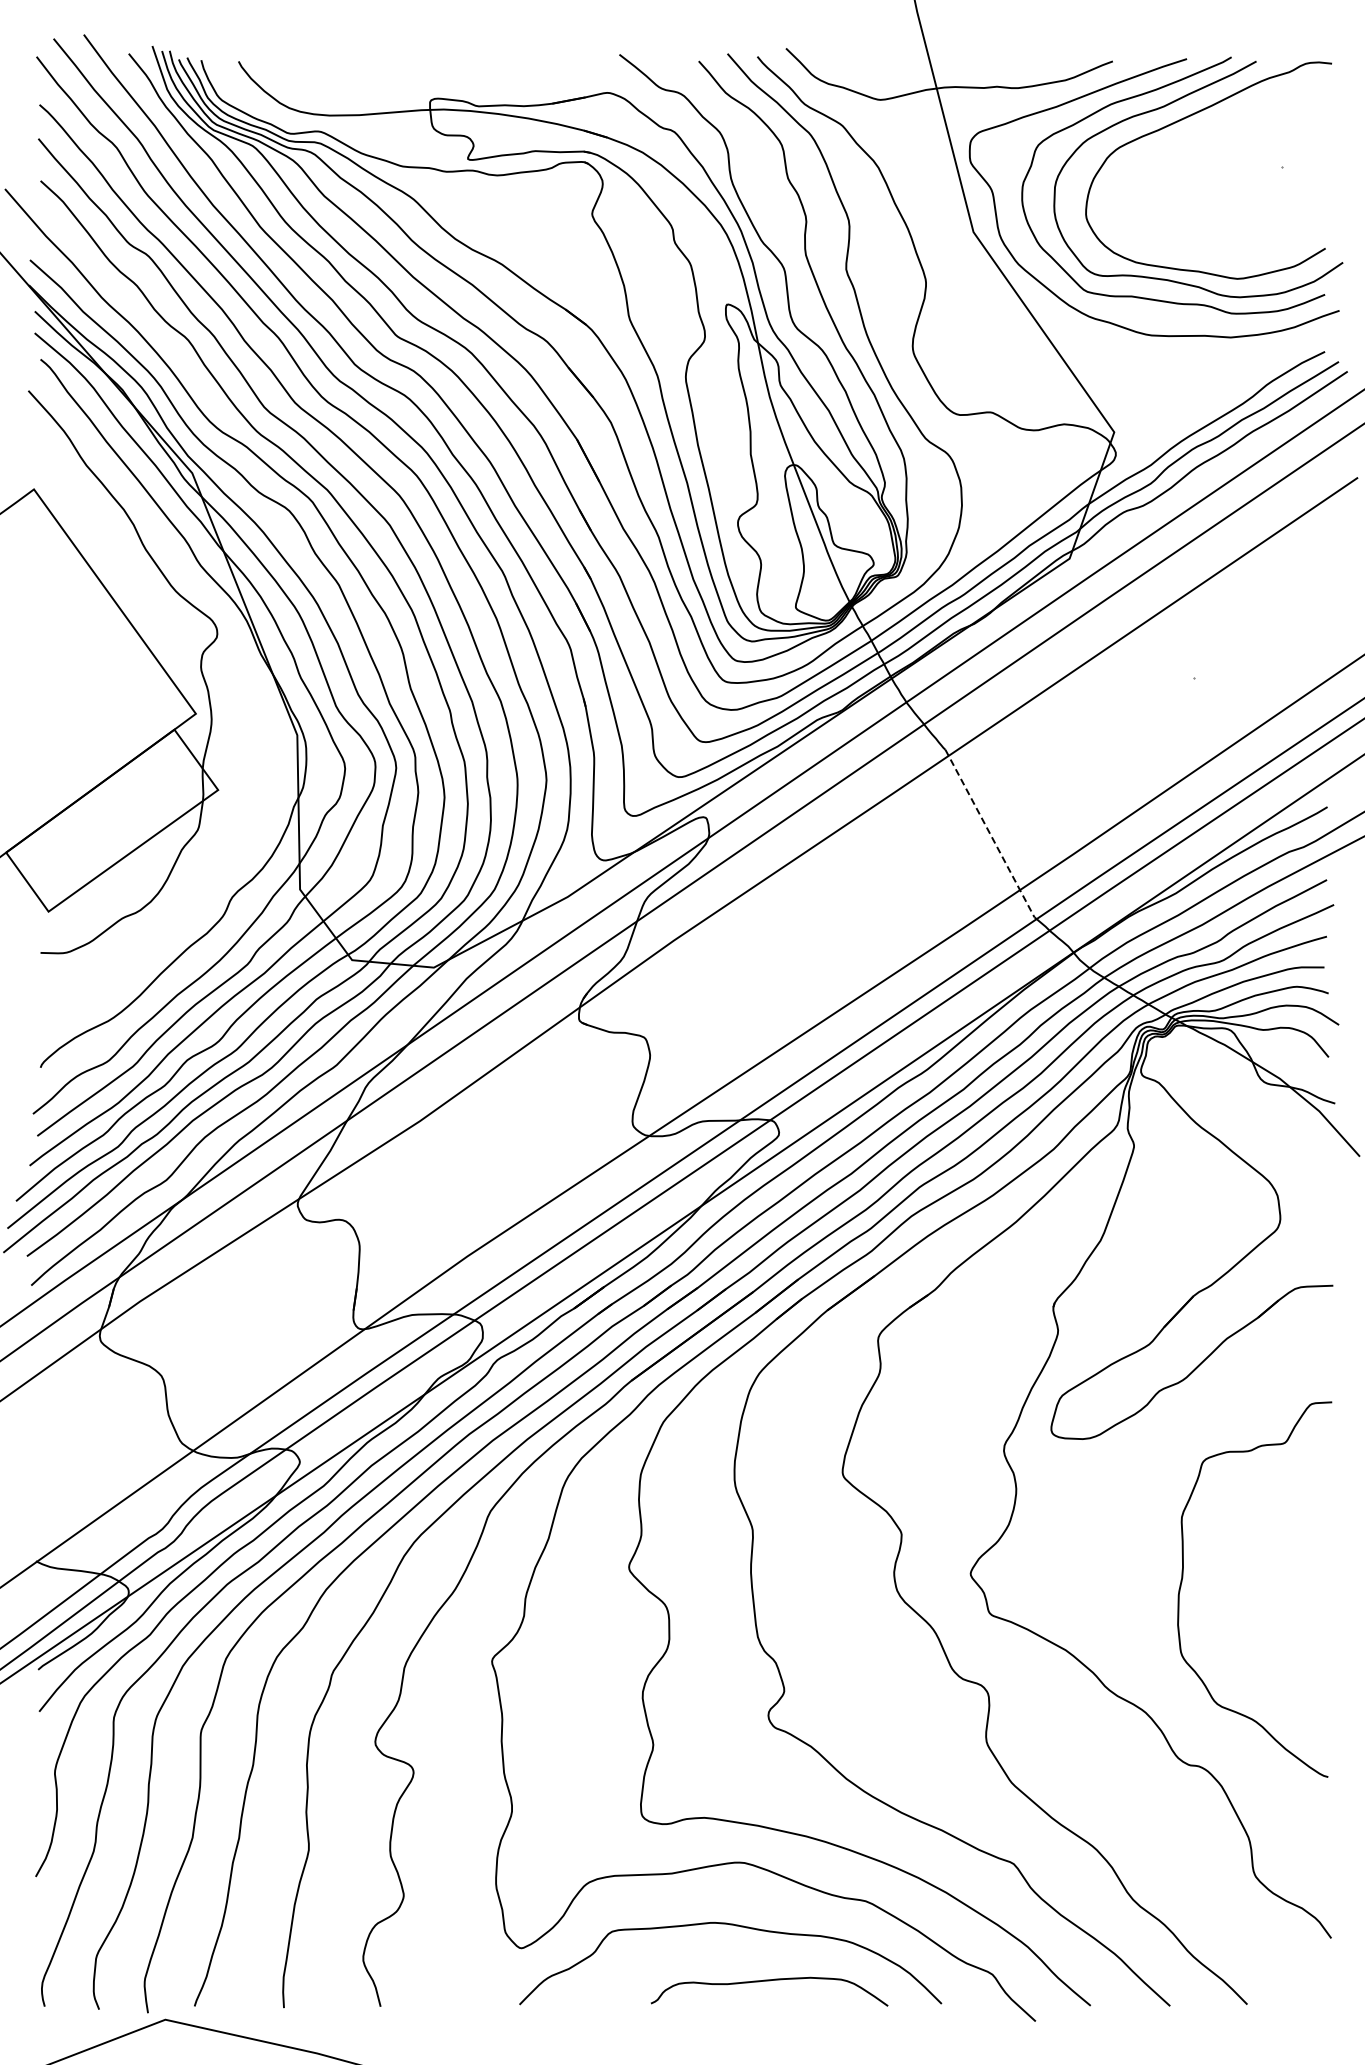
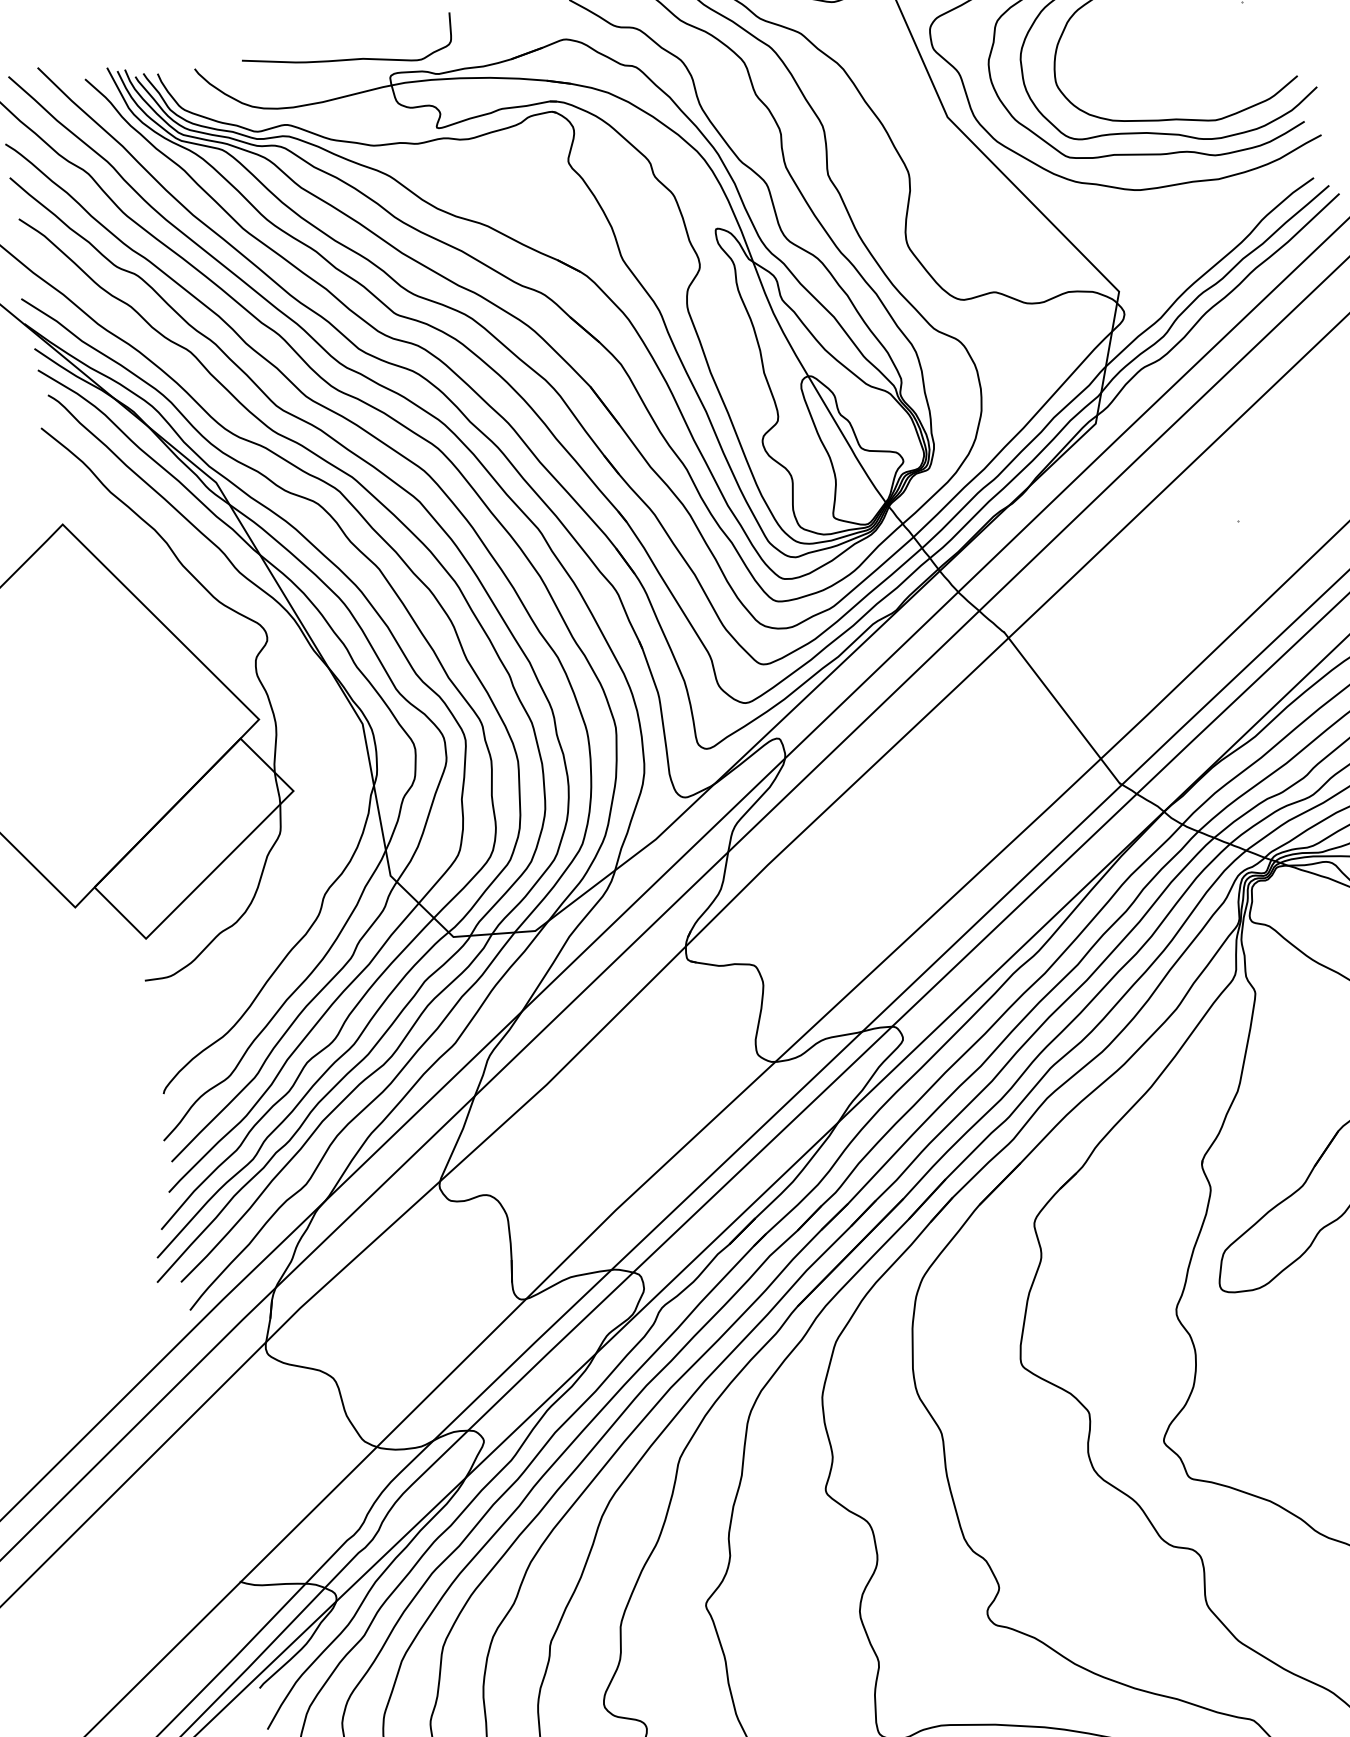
curve: (392, 76) -> (348, 58), added
line: (989, 833) -> (1061, 707), dashed -> solid

